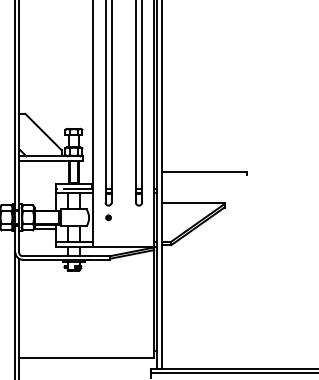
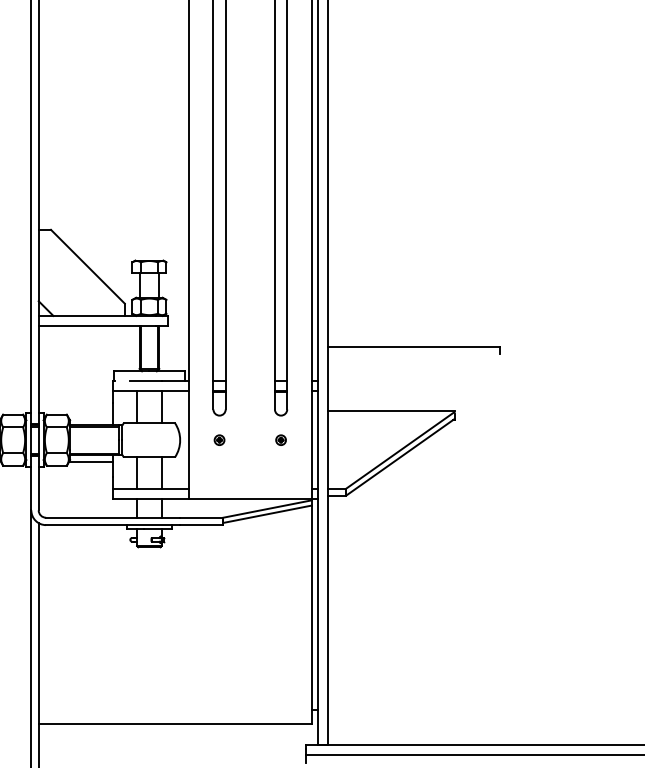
part: (138, 217) -> (280, 439), added

